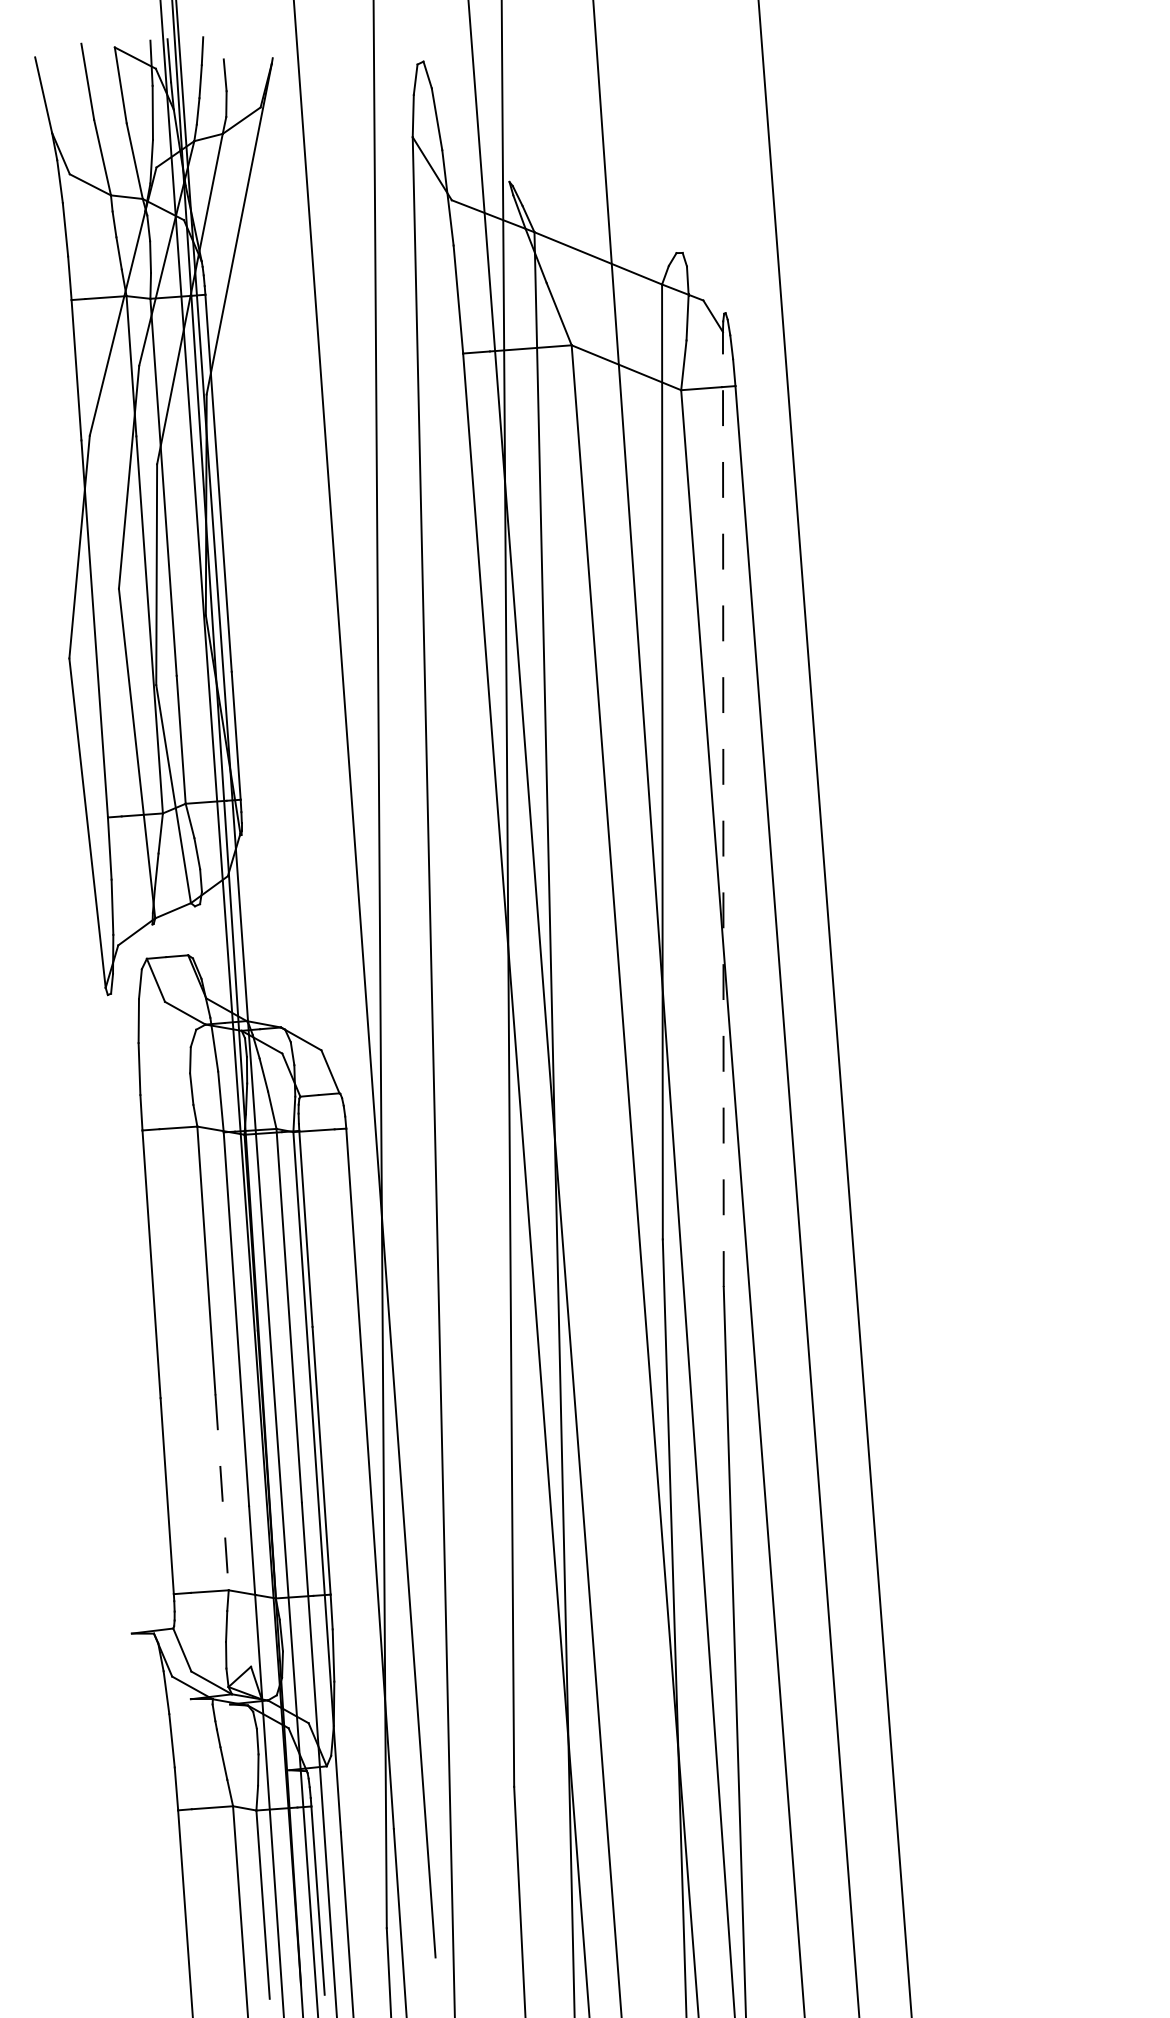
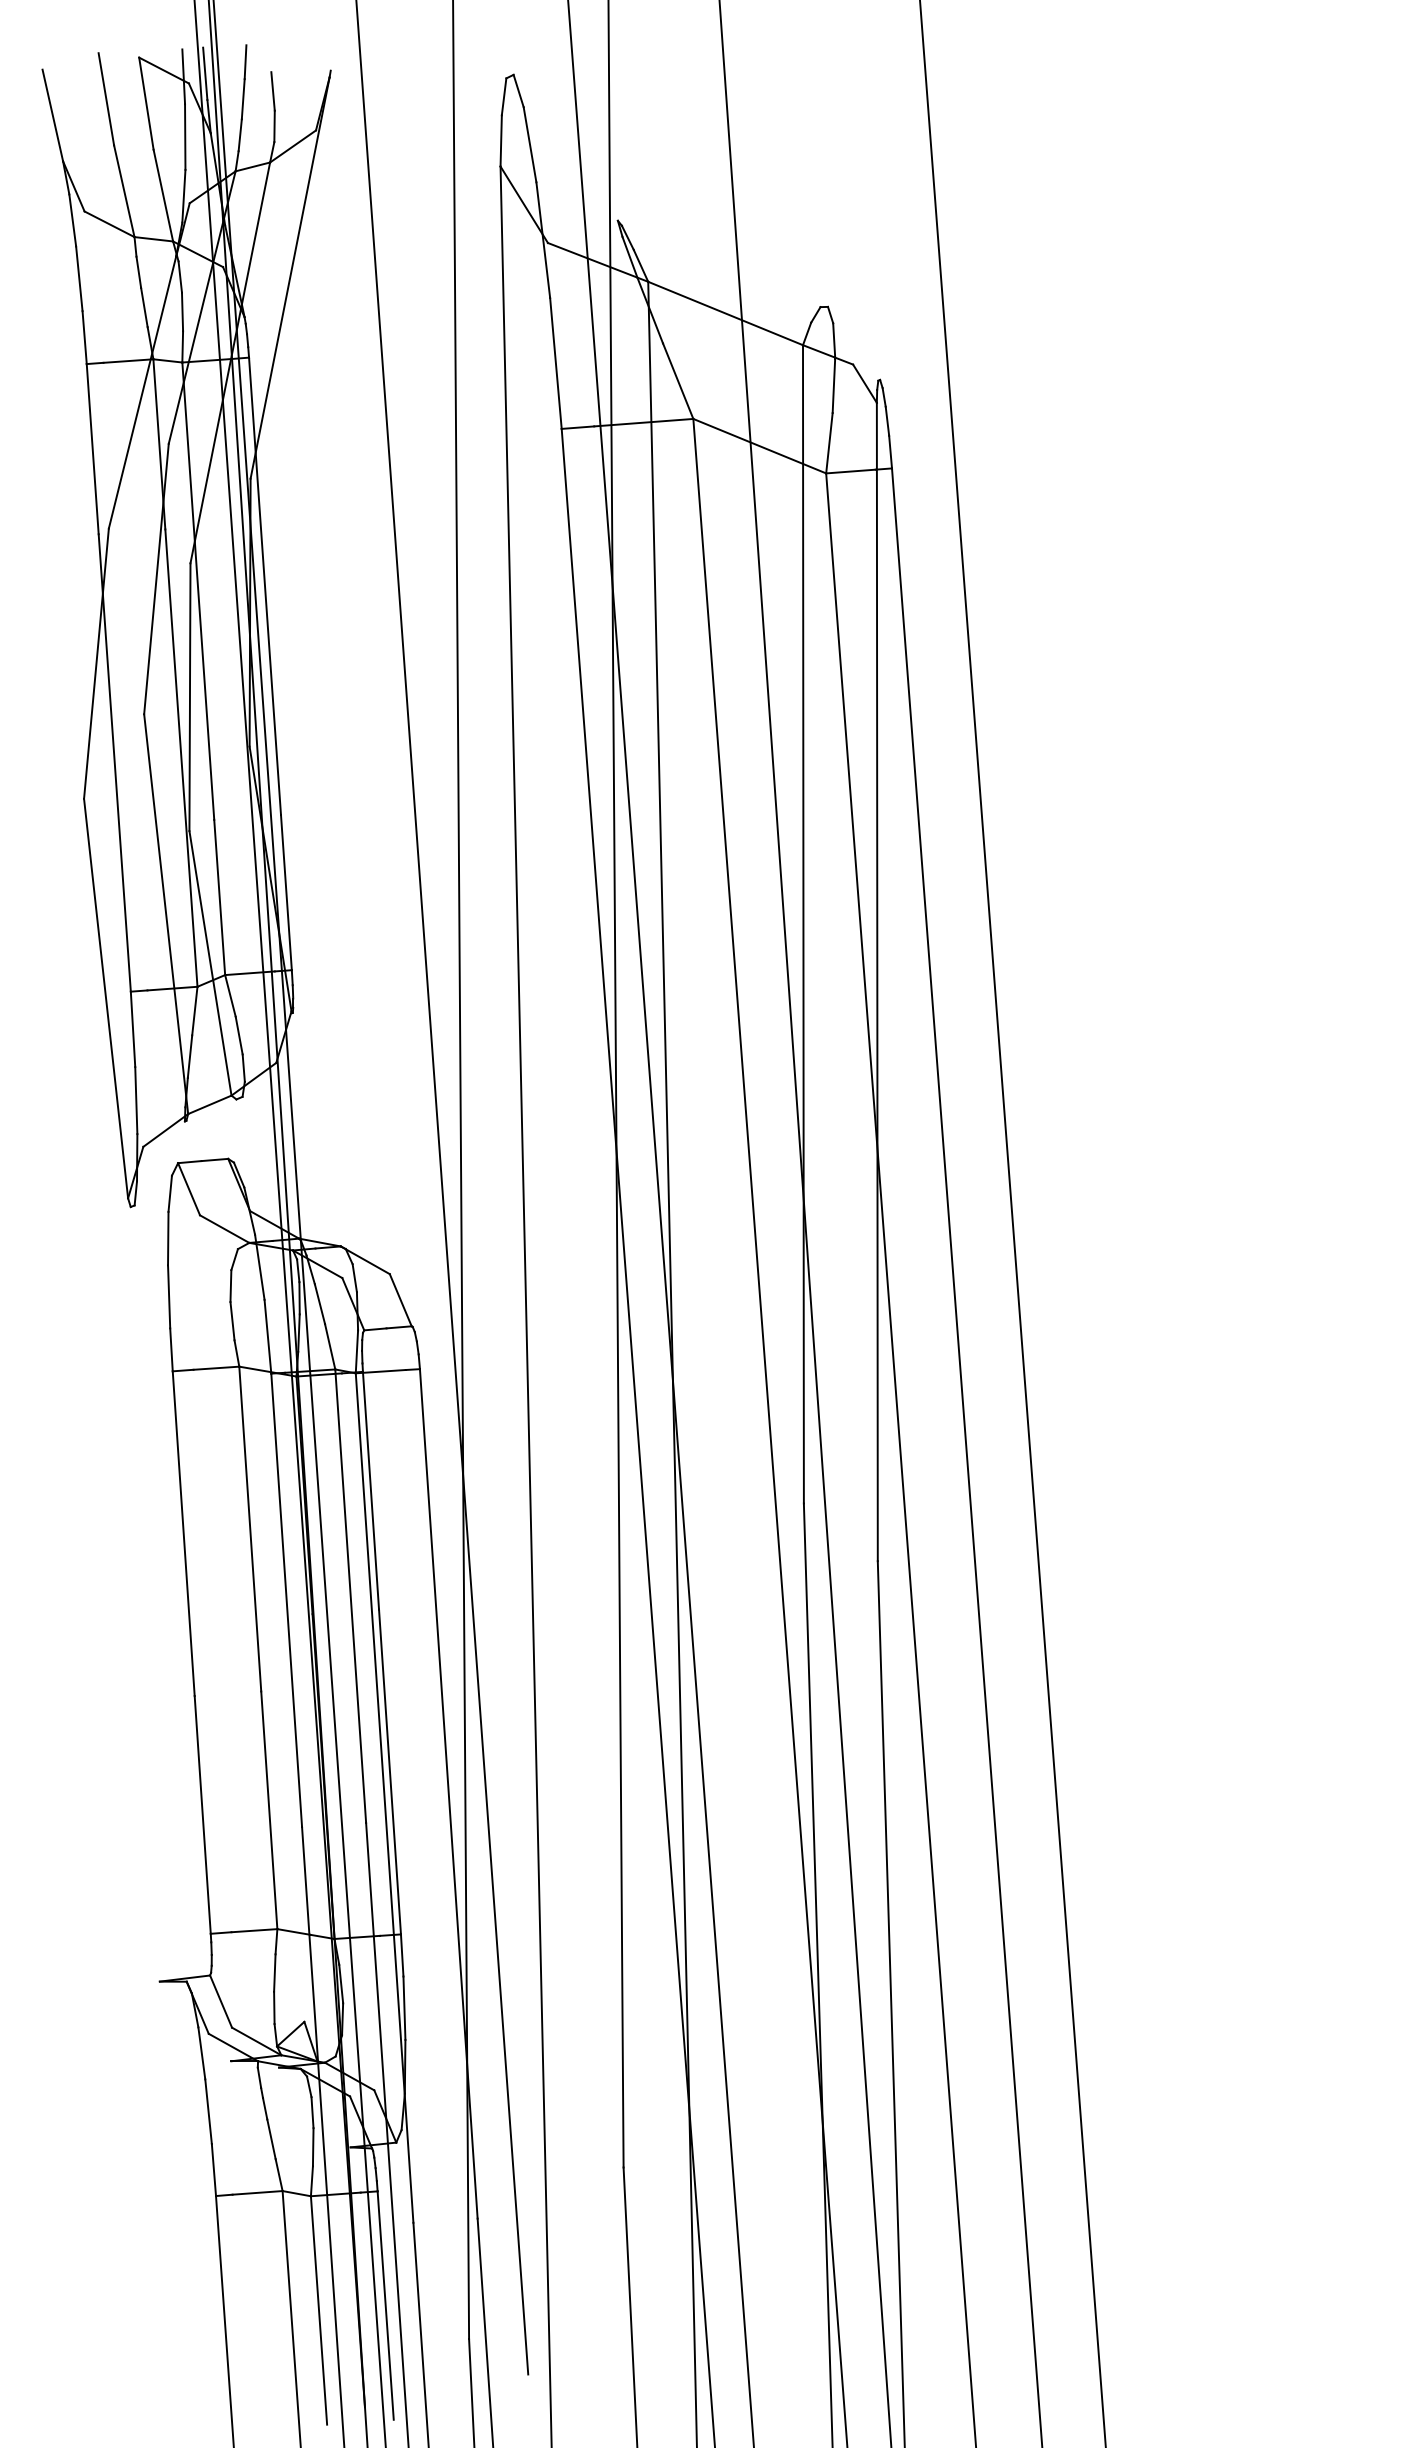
line: (723, 809) -> (877, 982), dashed -> solid
line: (222, 1492) -> (269, 1810), dashed -> solid

